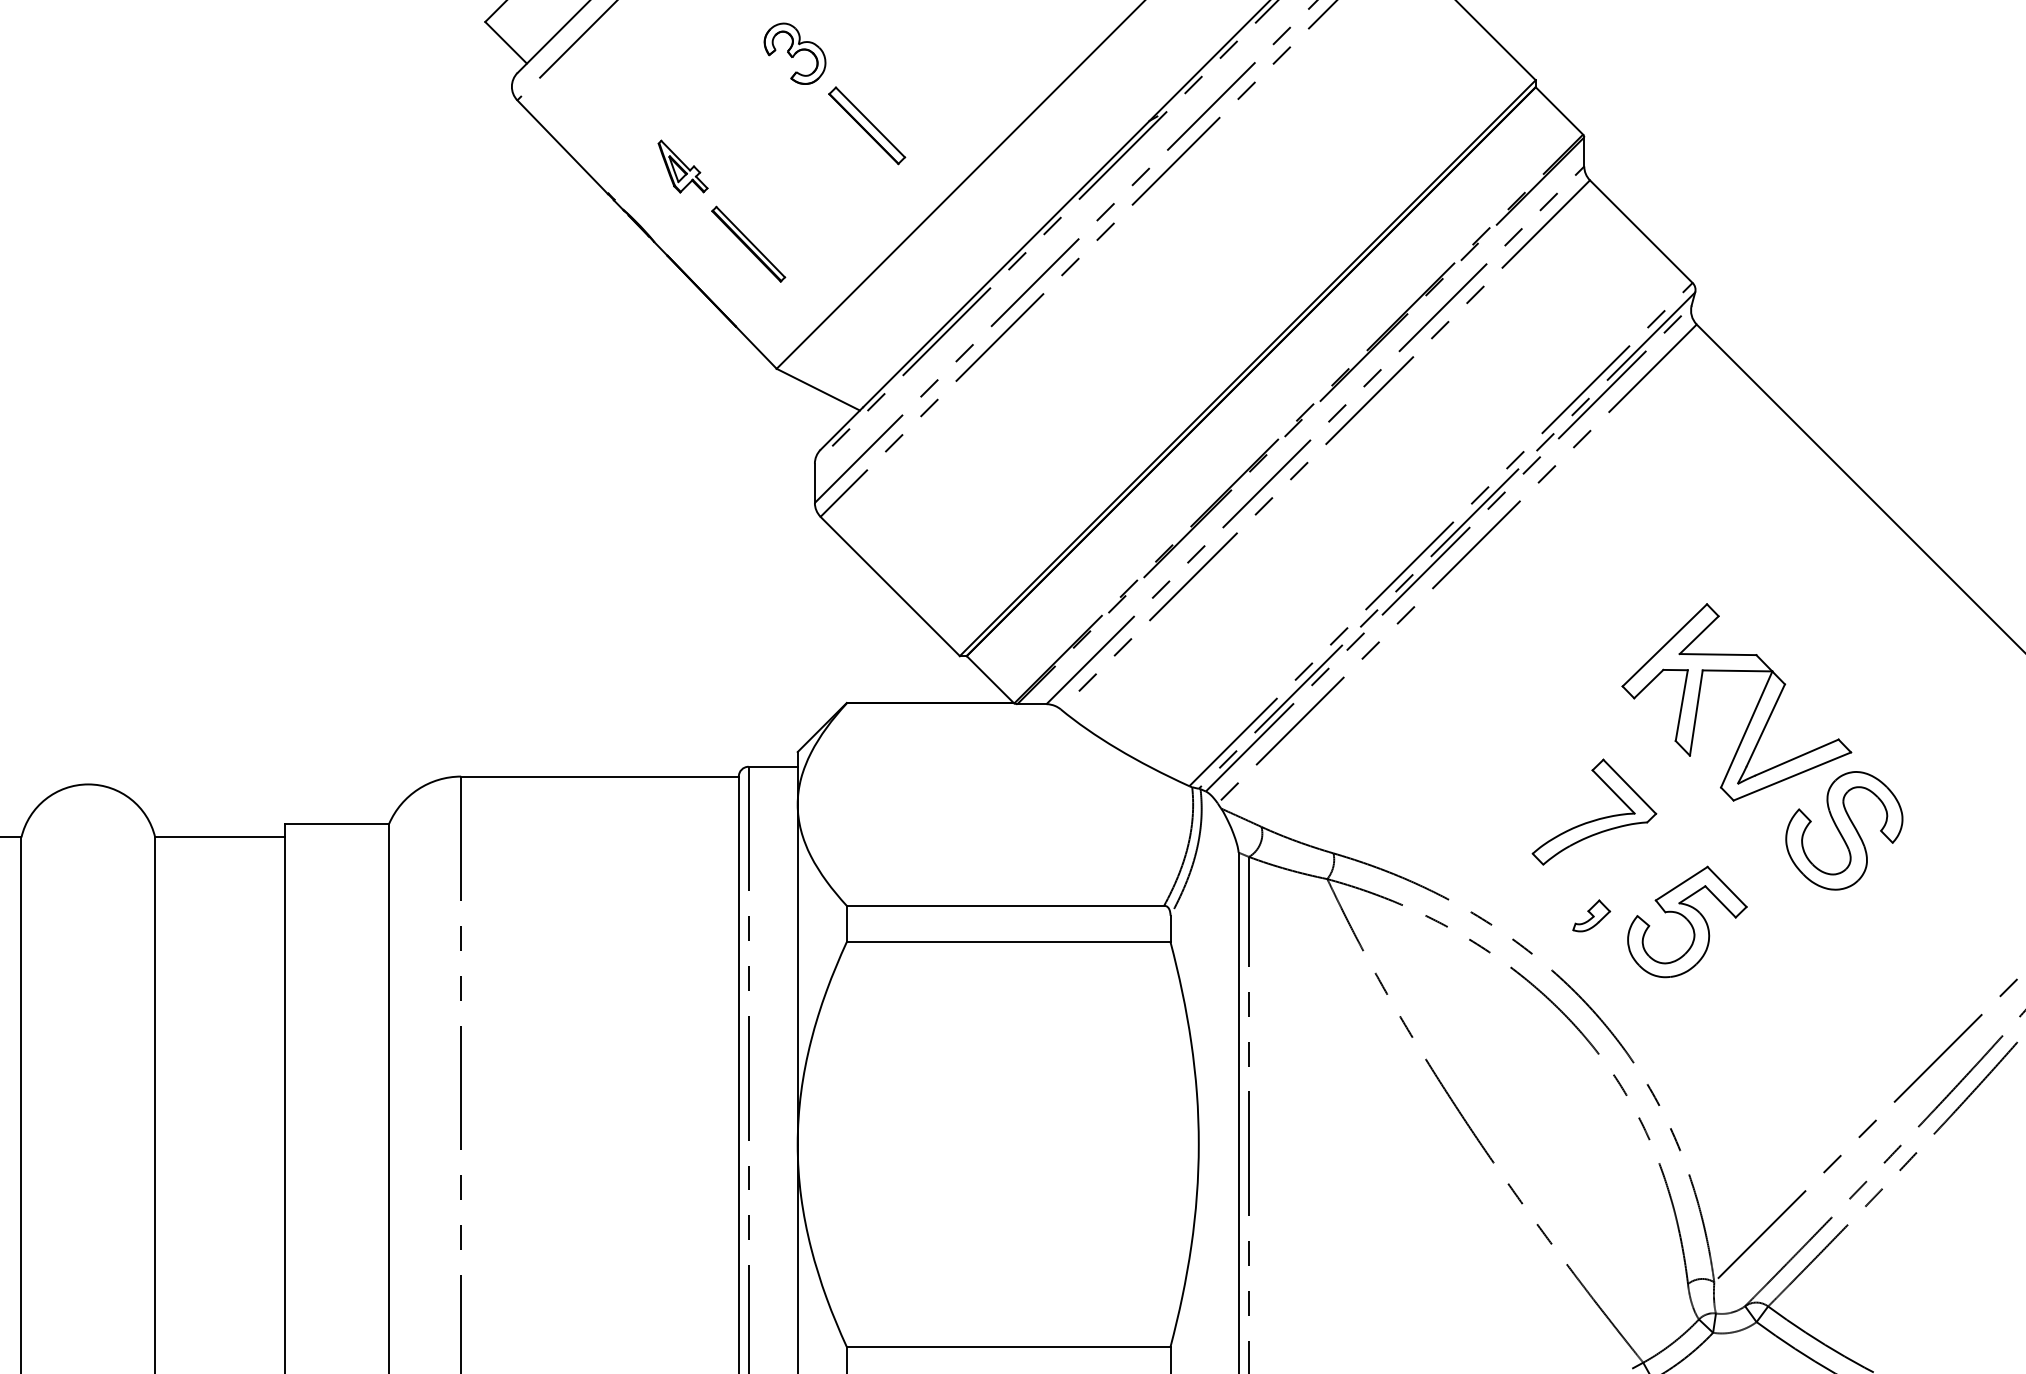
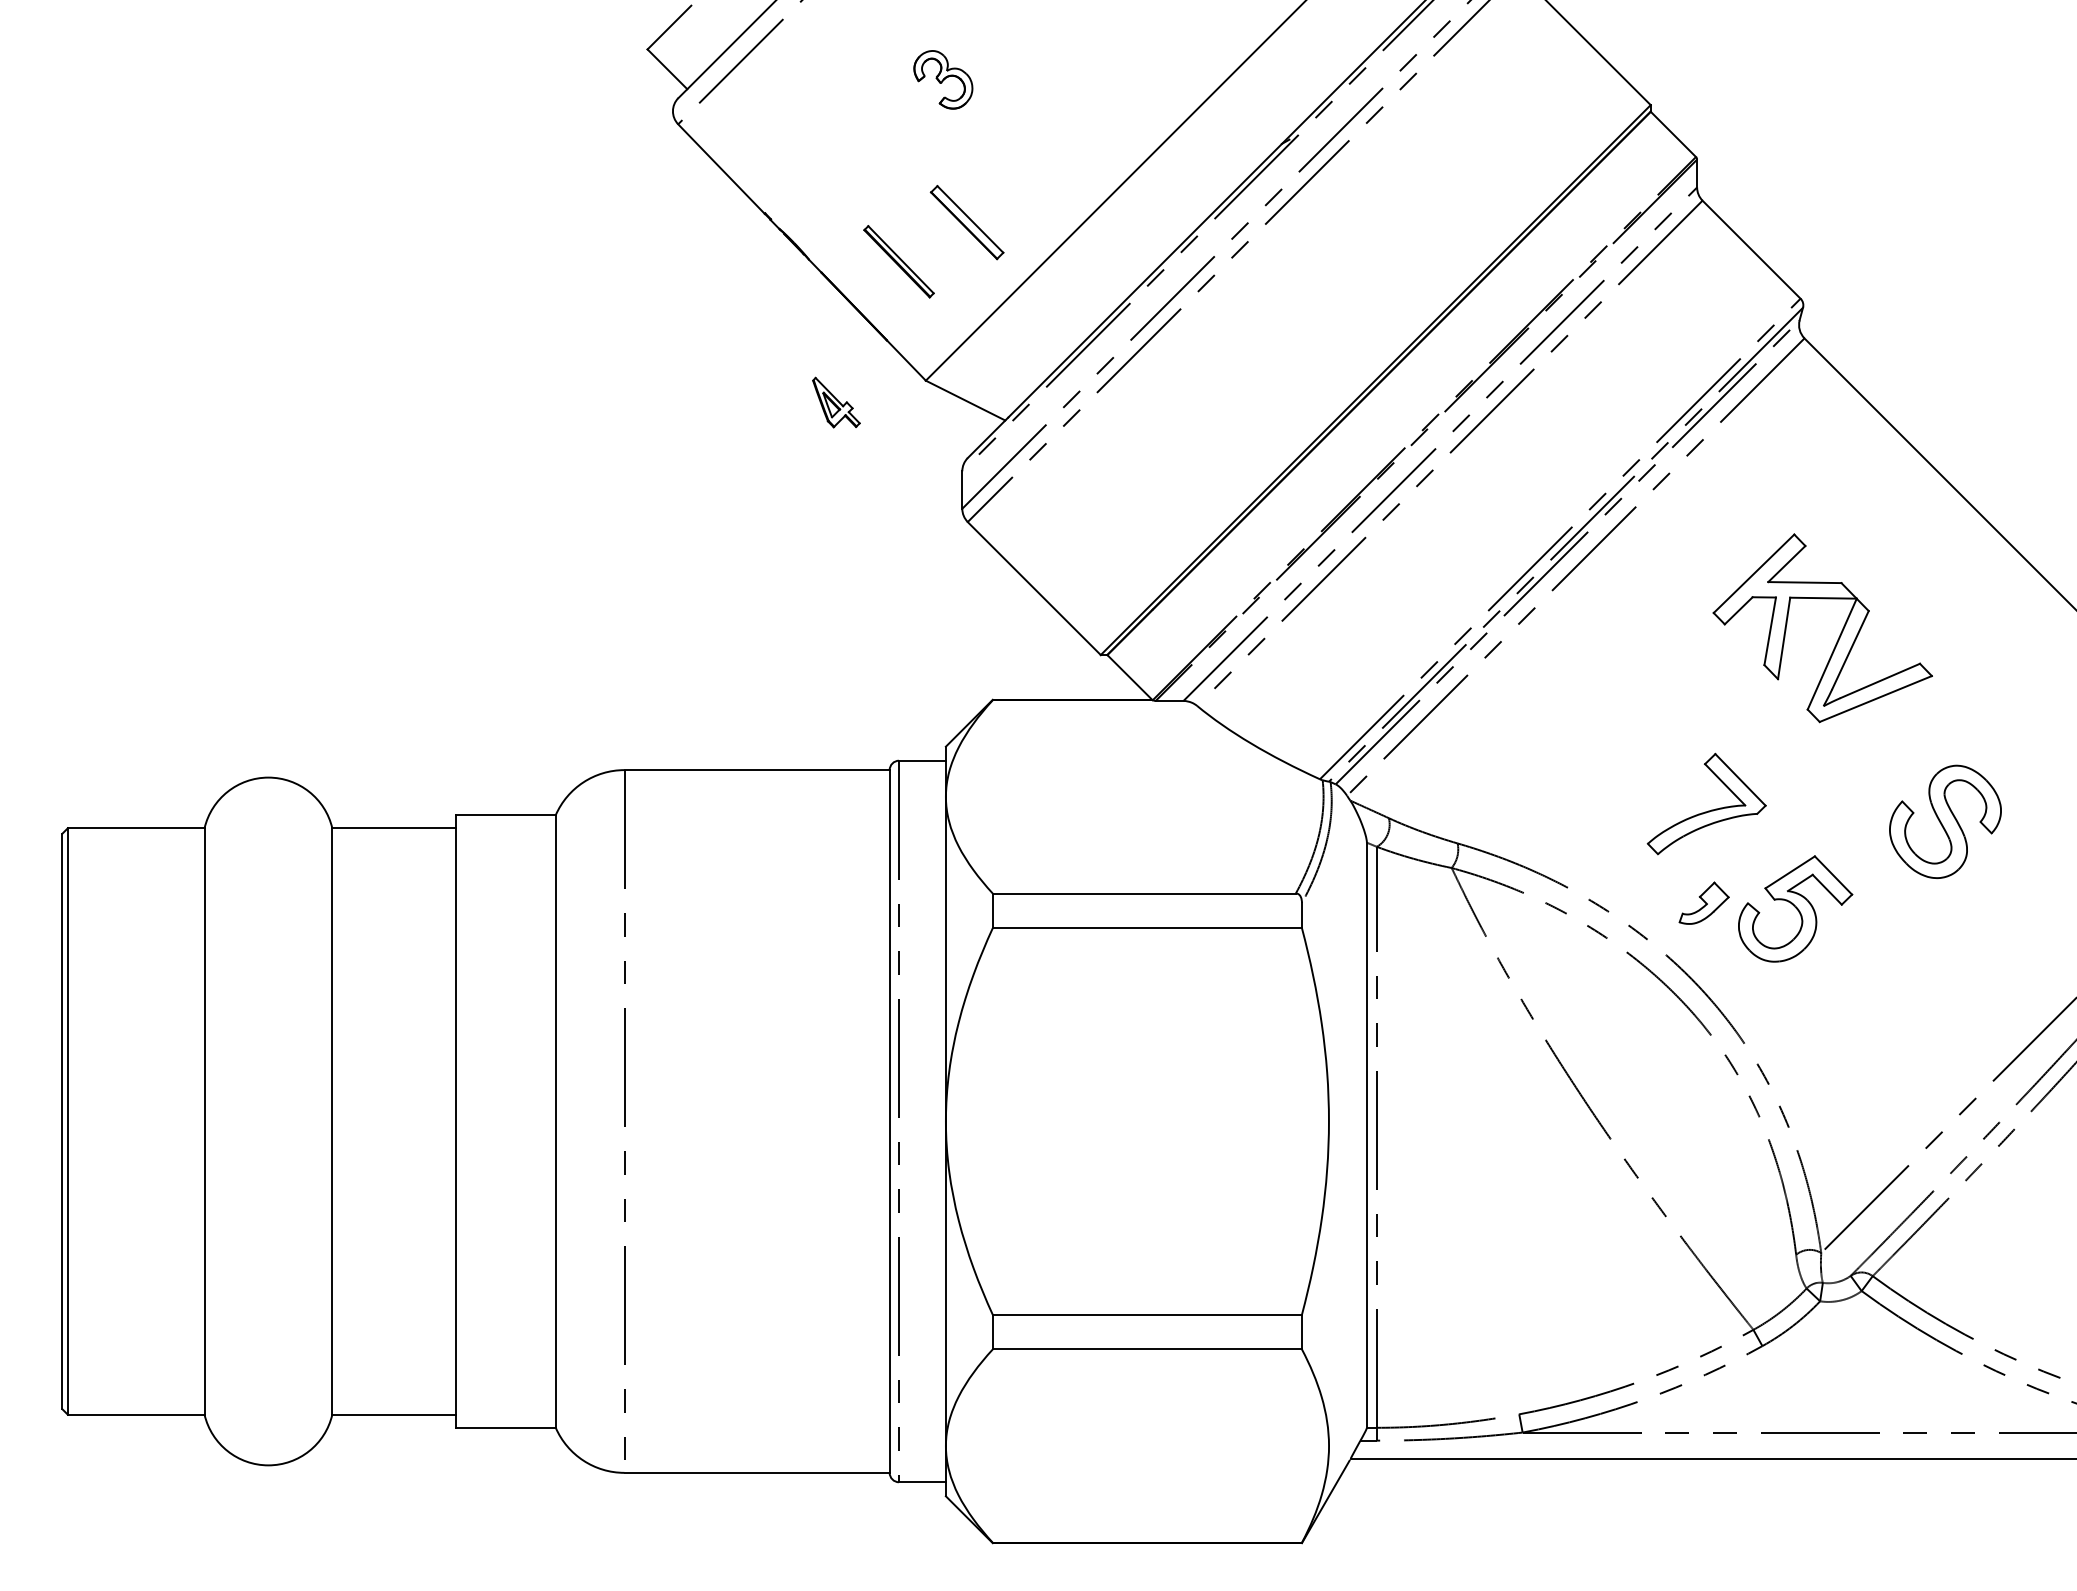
part: (866, 125) -> (966, 222), moved
part: (683, 166) -> (836, 402), moved
part: (1753, 712) -> (1838, 637), moved
part: (1590, 915) -> (1703, 902), size x1.4

